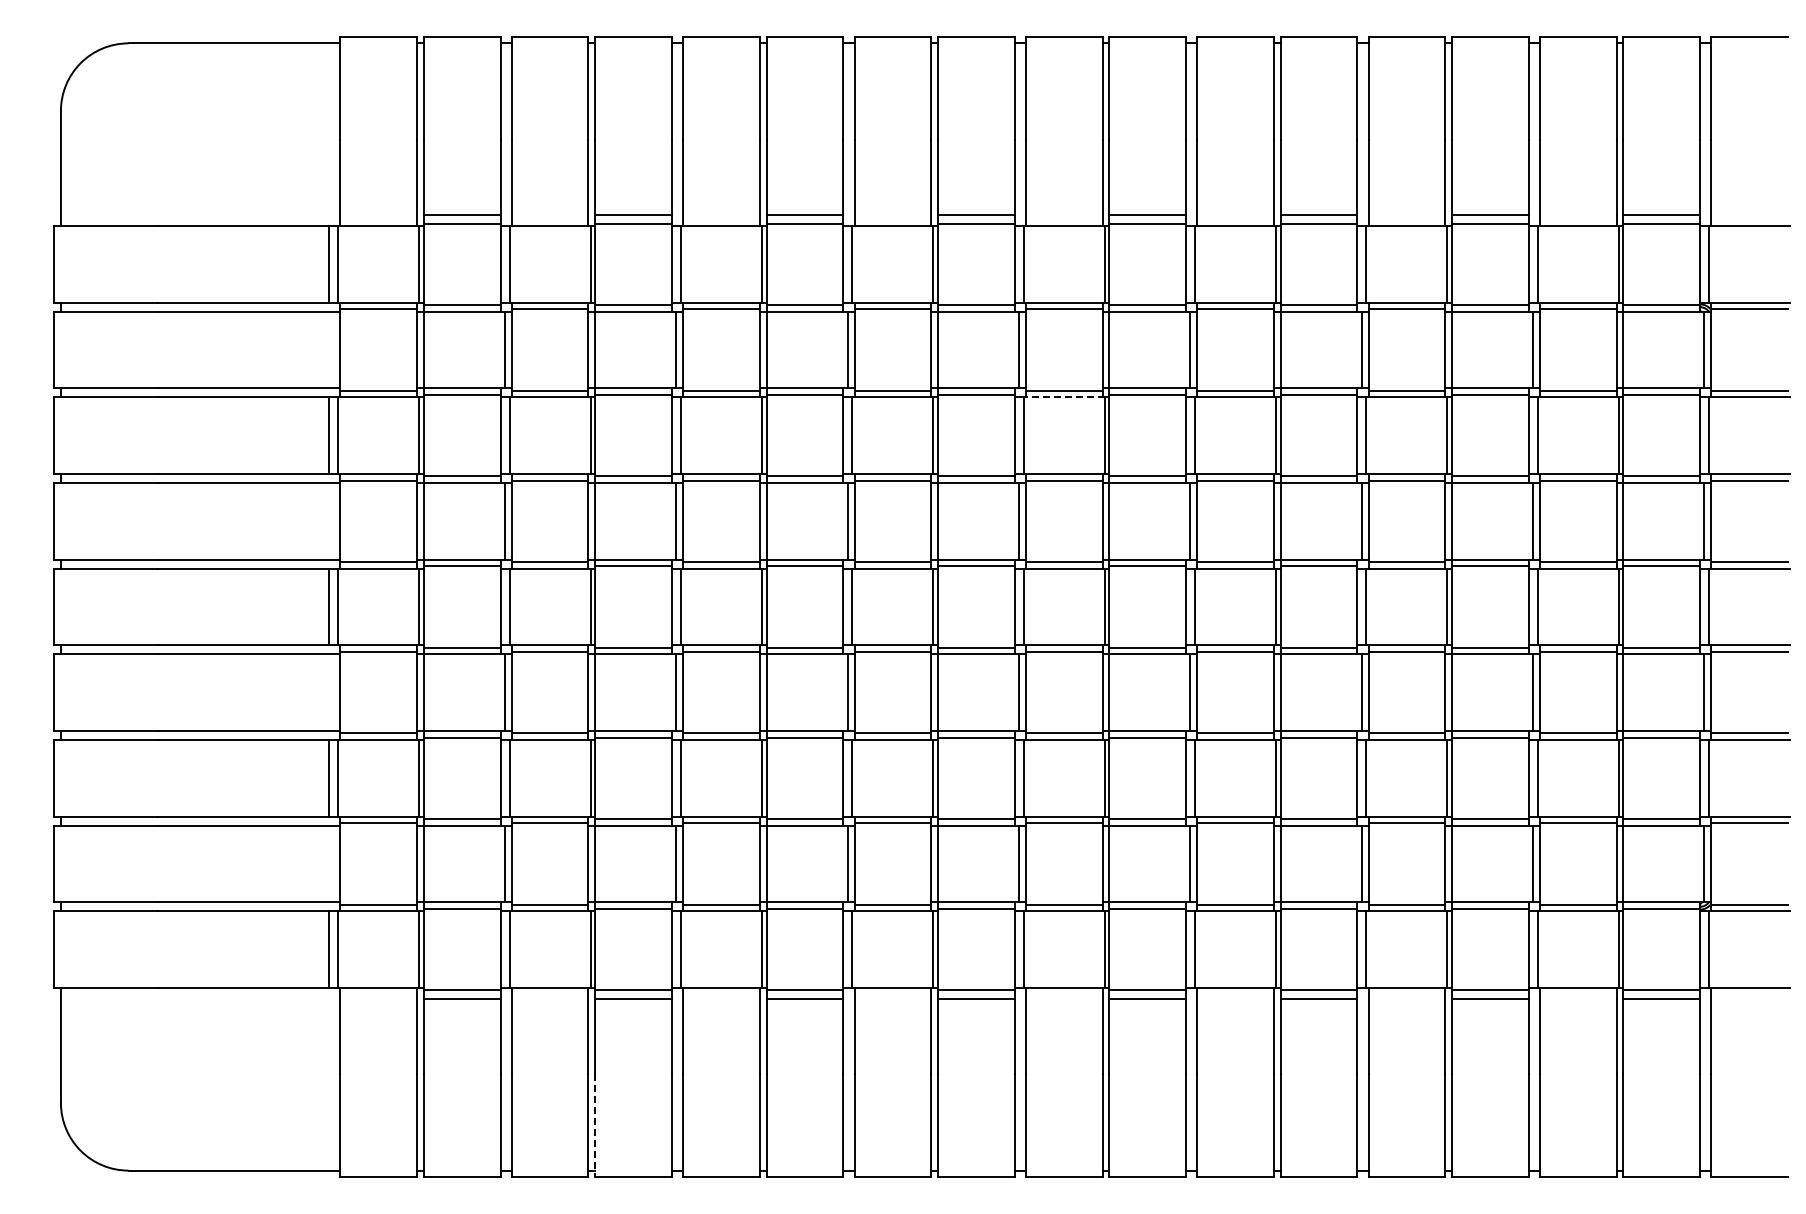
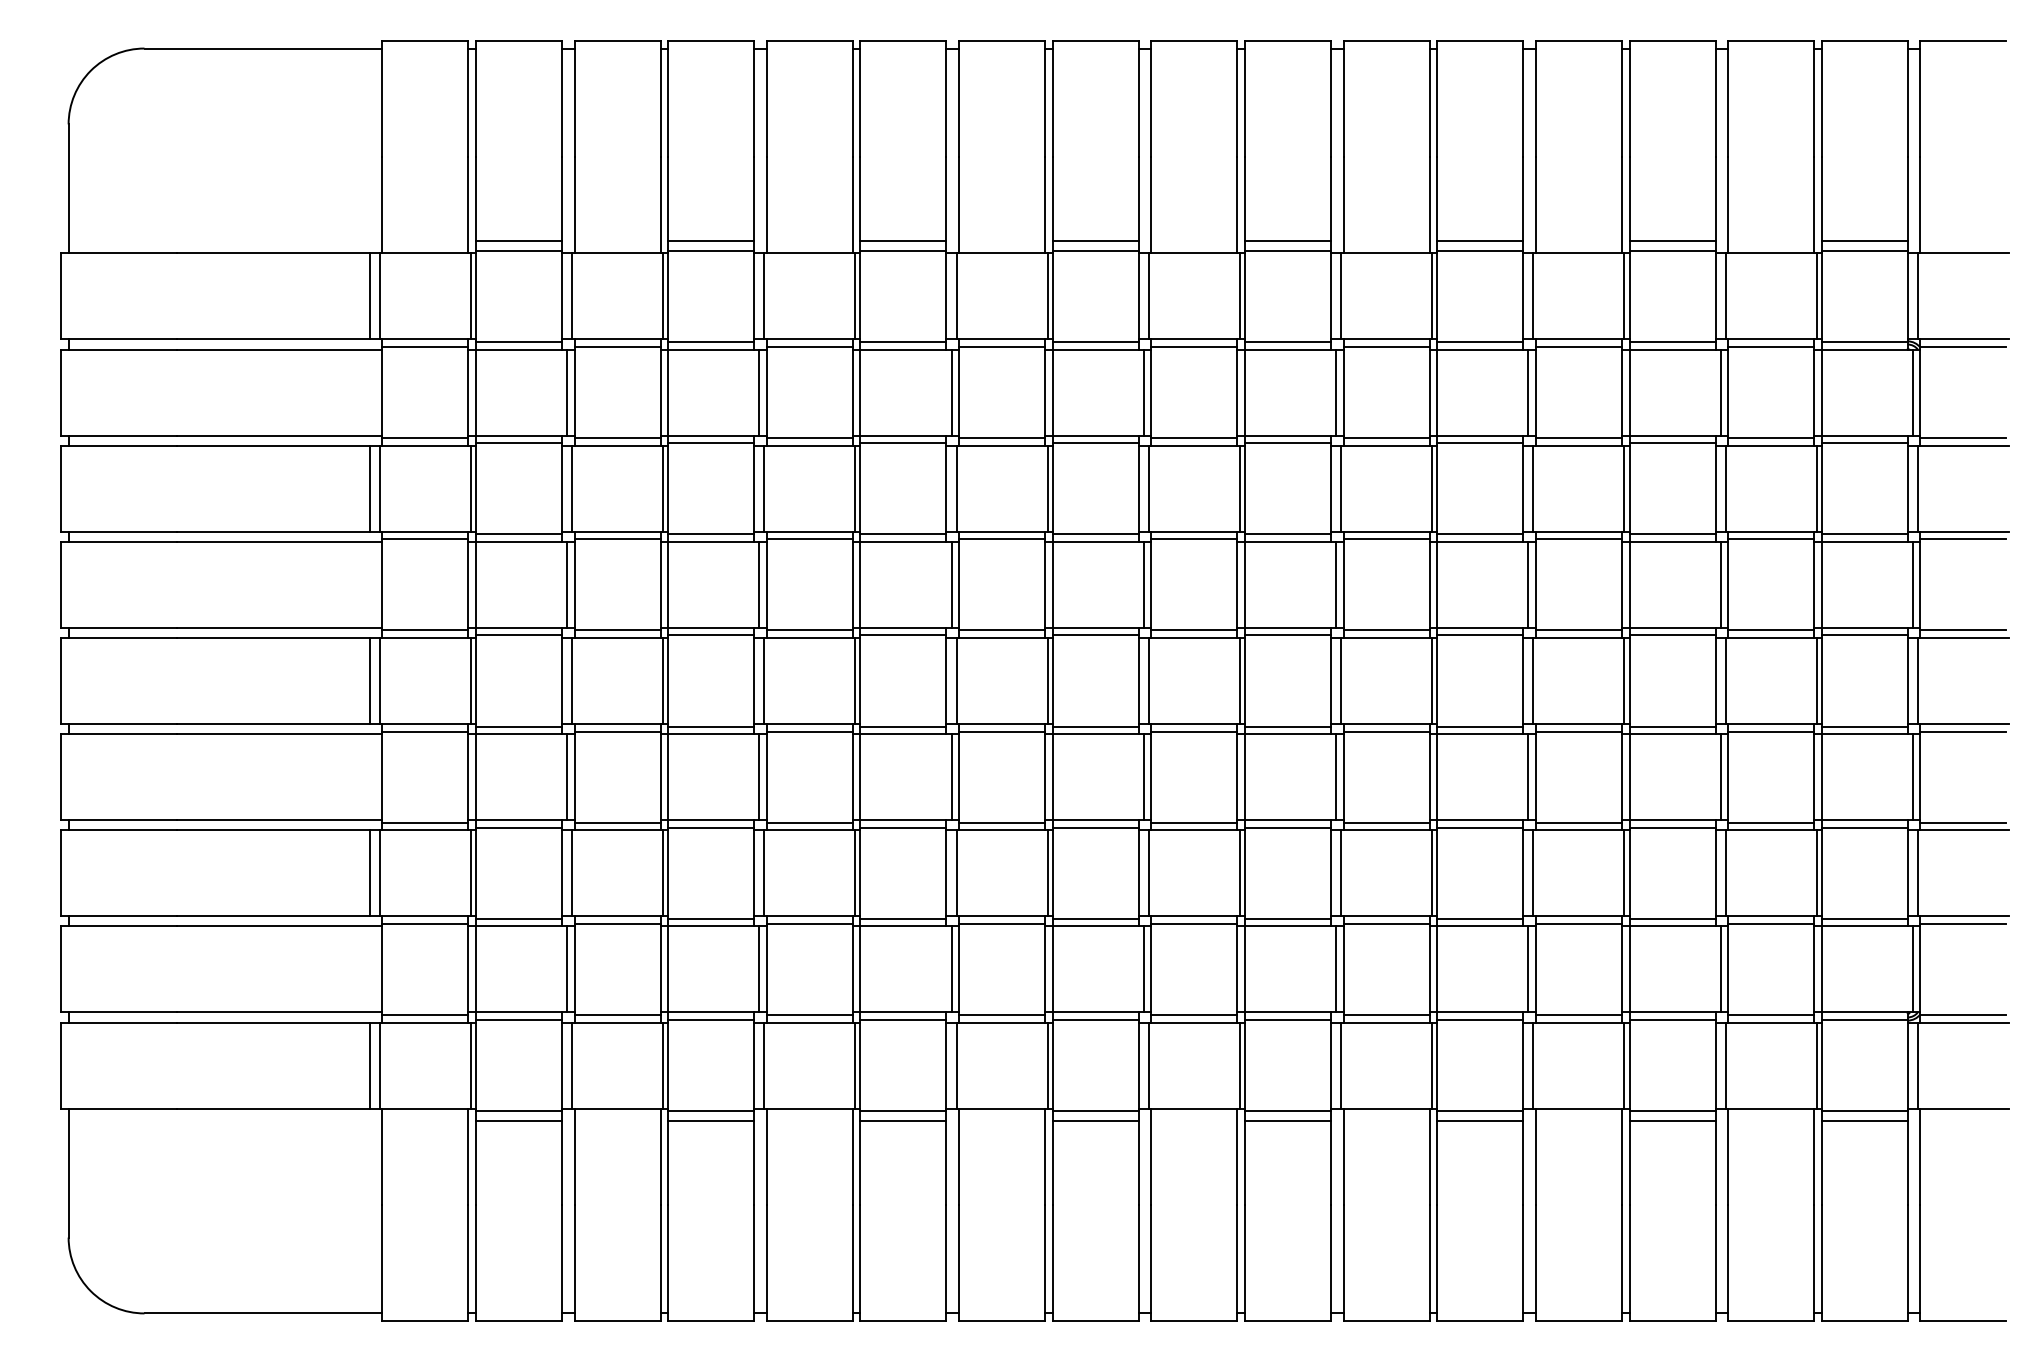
line: (1064, 397) -> (1194, 445), dashed -> solid
line: (595, 1125) -> (668, 1262), dashed -> solid

